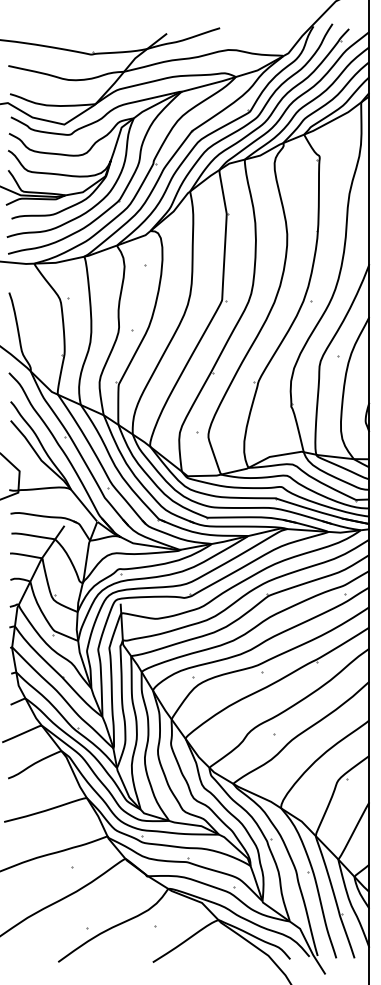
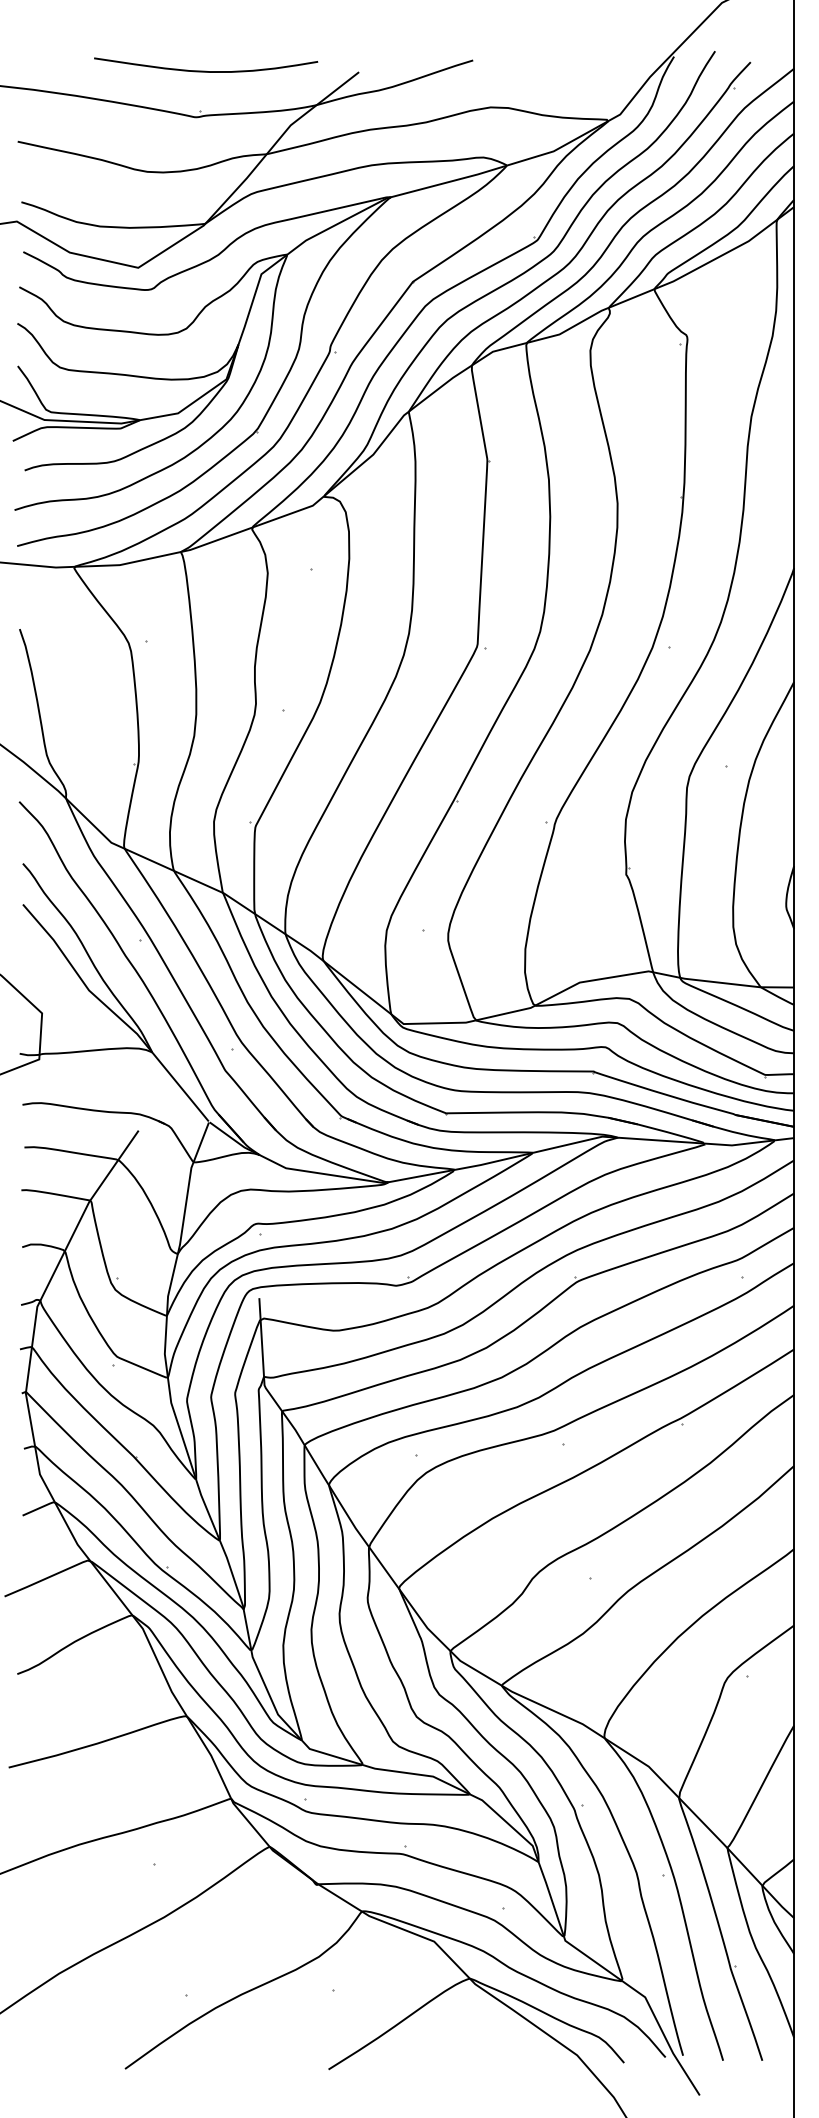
curve: (95, 32) -> (205, 69), added

